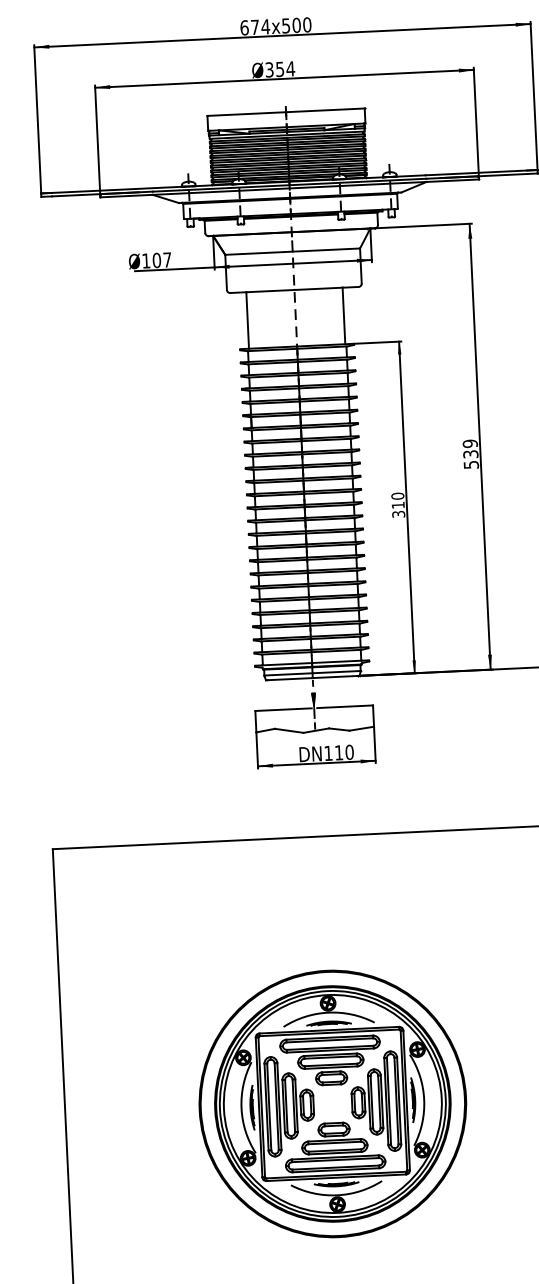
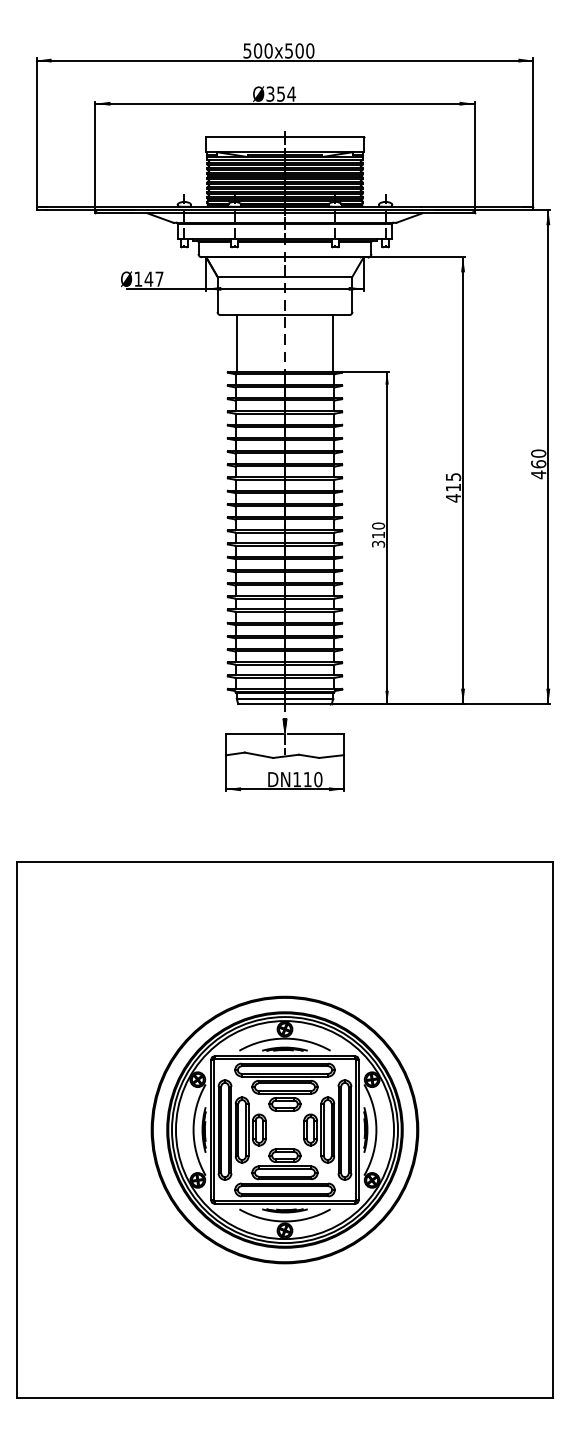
text: (254, 26) -> (257, 50), 674x500 -> 500x500
text: (156, 259) -> (148, 278), 107 -> 147
text: (470, 454) -> (453, 487), 539 -> 415

